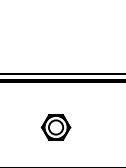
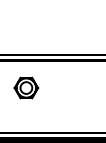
part: (56, 126) -> (26, 87), moved

